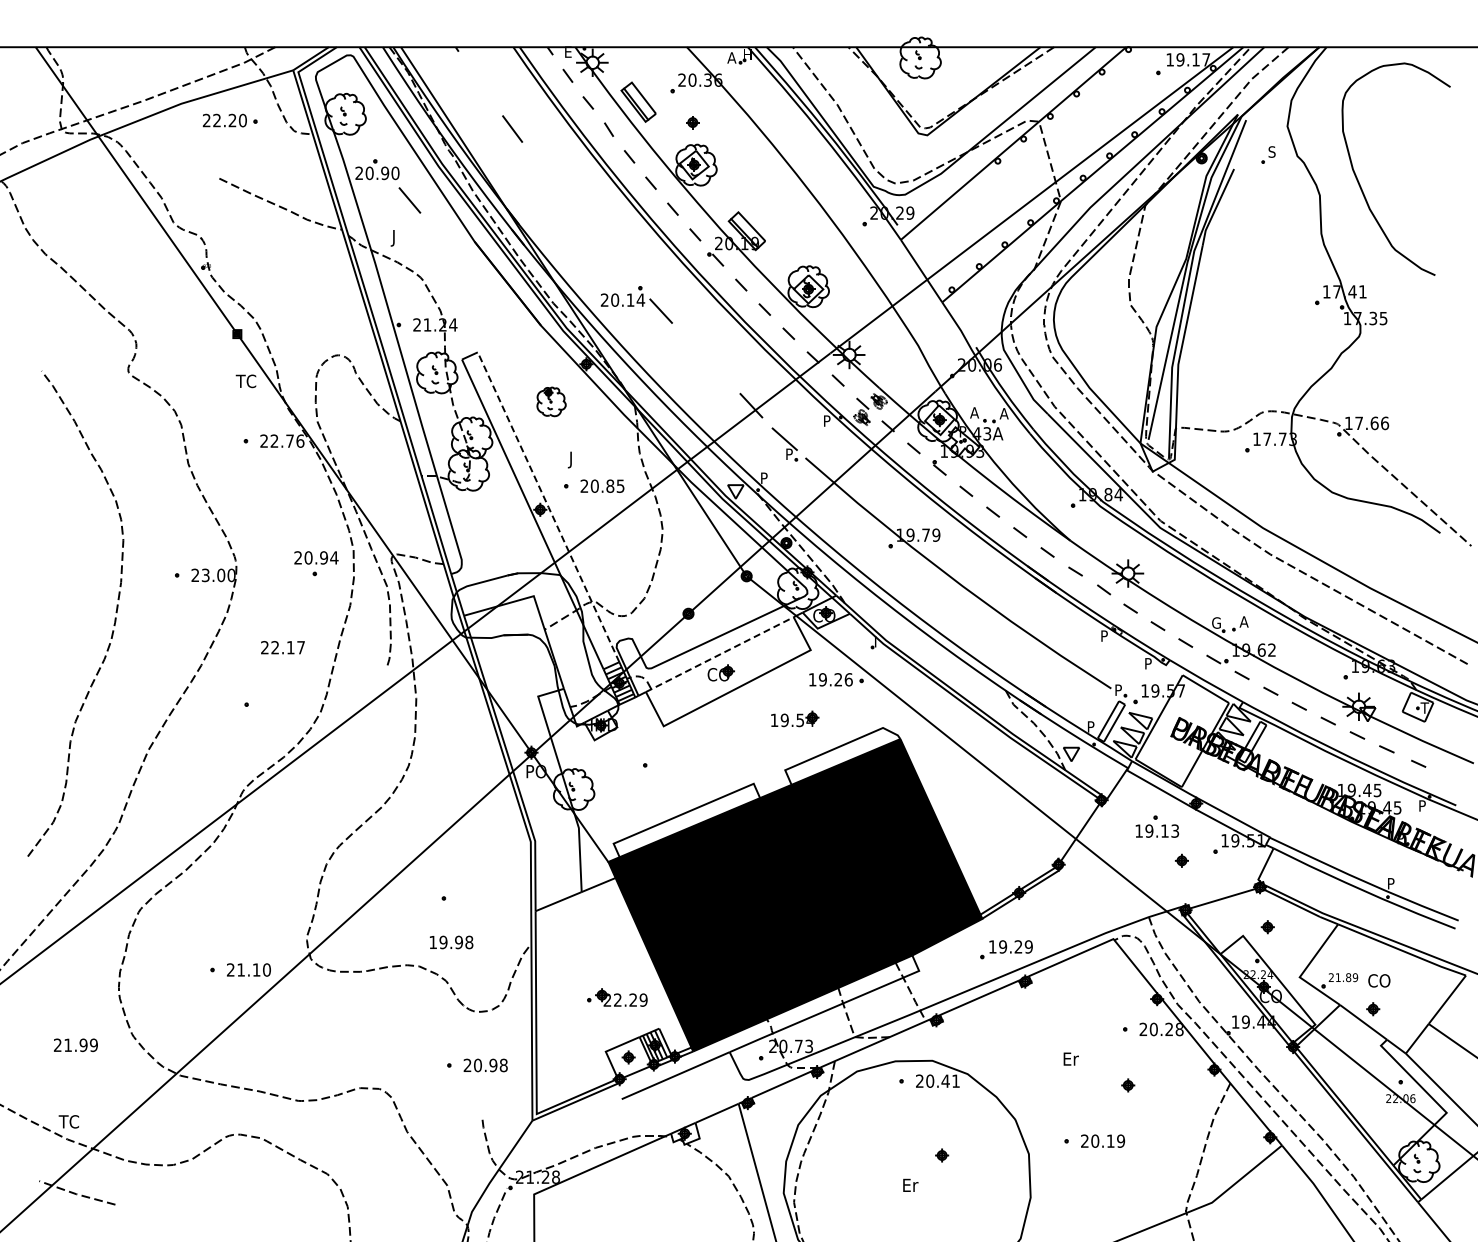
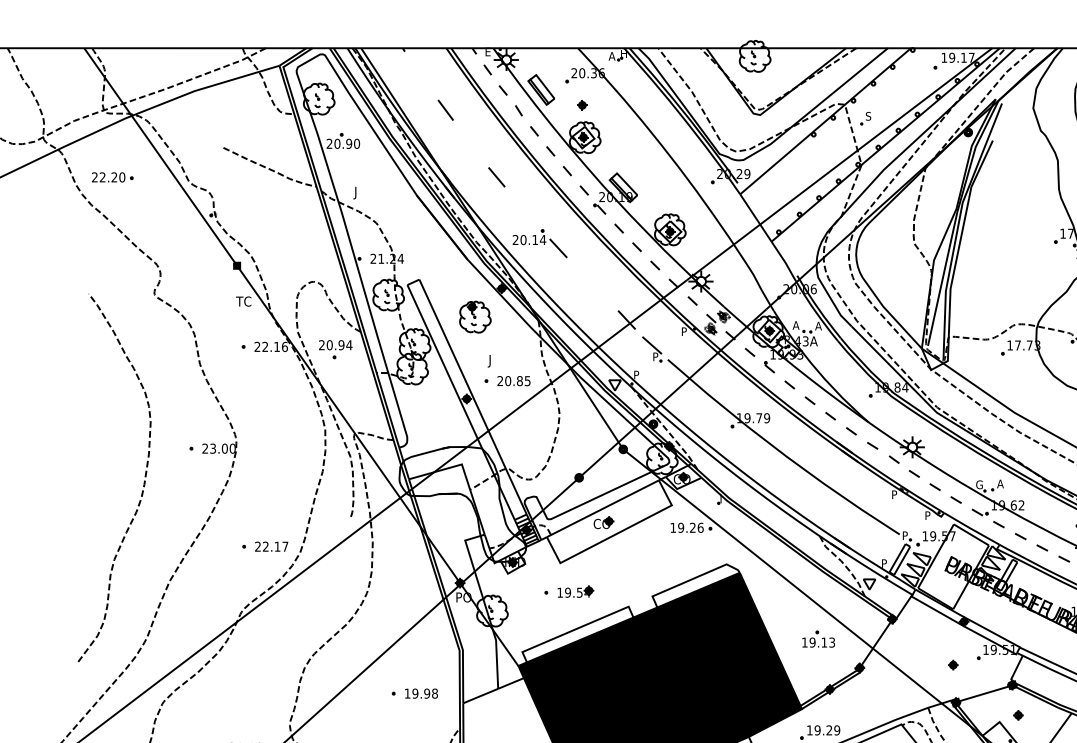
part: (229, 120) -> (112, 177), moved
part: (1268, 154) -> (865, 118), moved
line: (409, 200) -> (496, 177), moved
part: (551, 401) -> (475, 316), size x1.43
text: (289, 440) -> (276, 346), 22.76 -> 22.16
line: (548, 507) -> (473, 397), dashed -> solid
part: (316, 563) -> (335, 349), moved
text: (282, 647) -> (271, 546), moved
line: (719, 654) -> (602, 508), dashed -> solid
part: (795, 718) -> (576, 591), moved
part: (1156, 826) -> (818, 639), moved
text: (451, 942) -> (421, 693), moved

